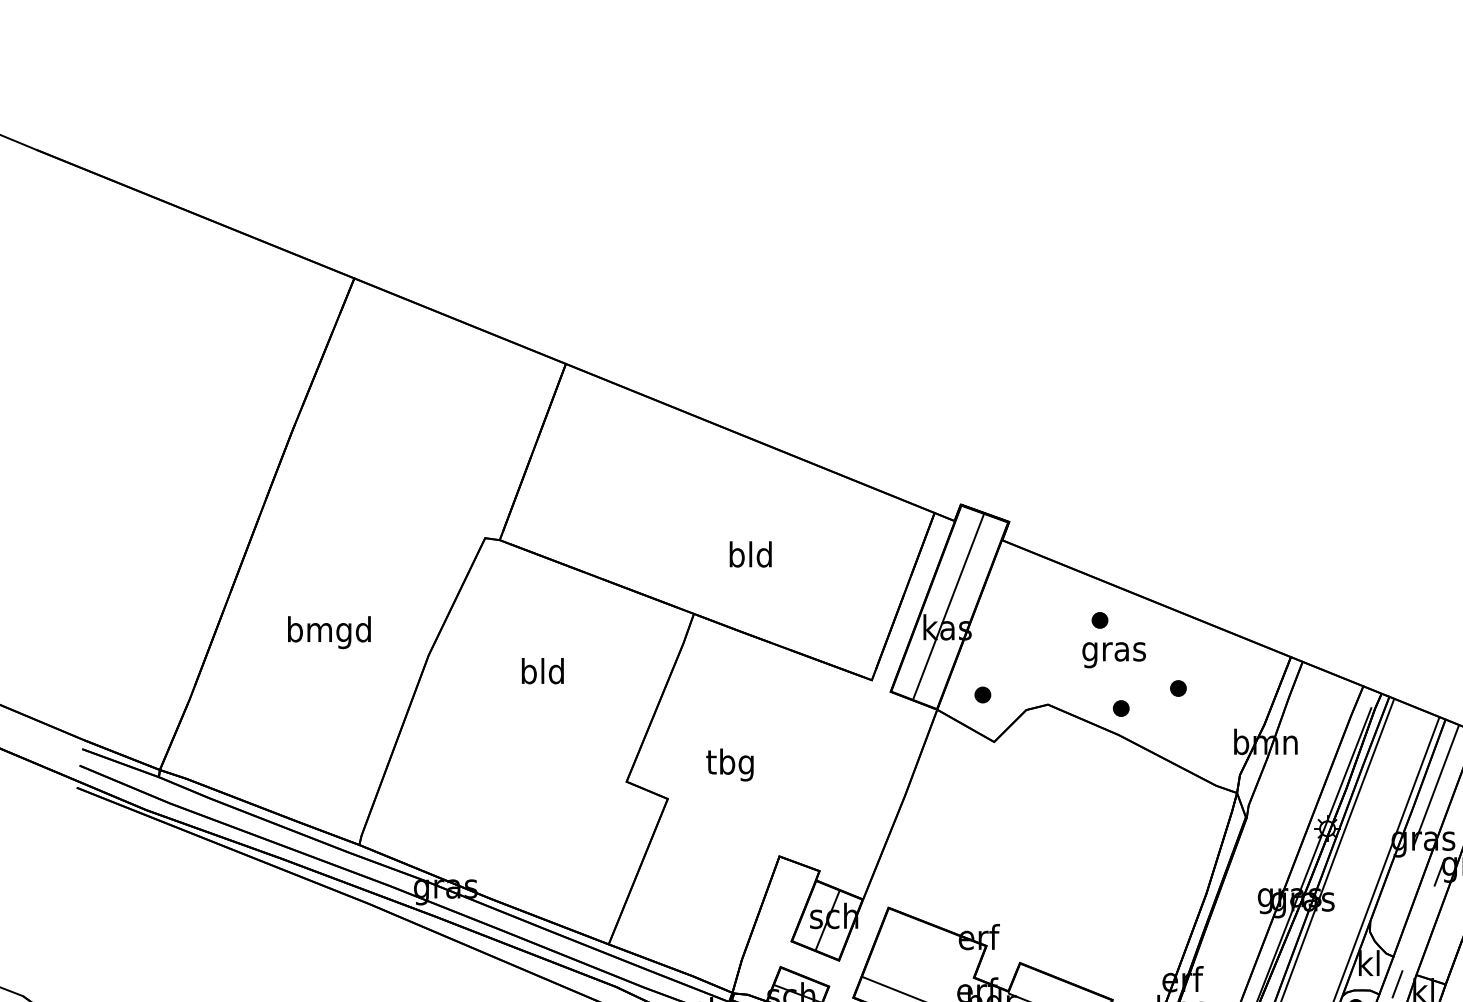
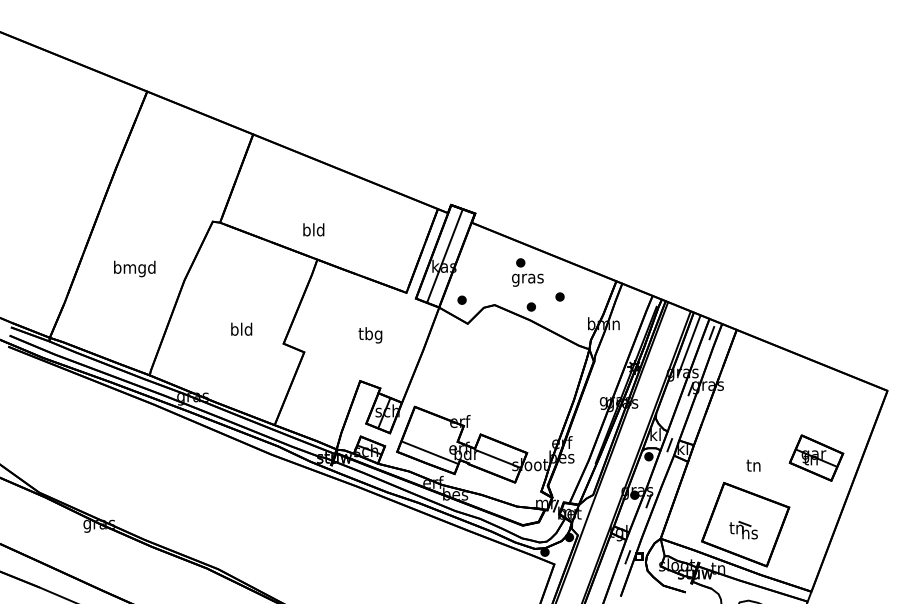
text: (750, 553) -> (313, 229), moved
text: (542, 669) -> (241, 328), moved
text: (730, 765) -> (370, 335), moved

